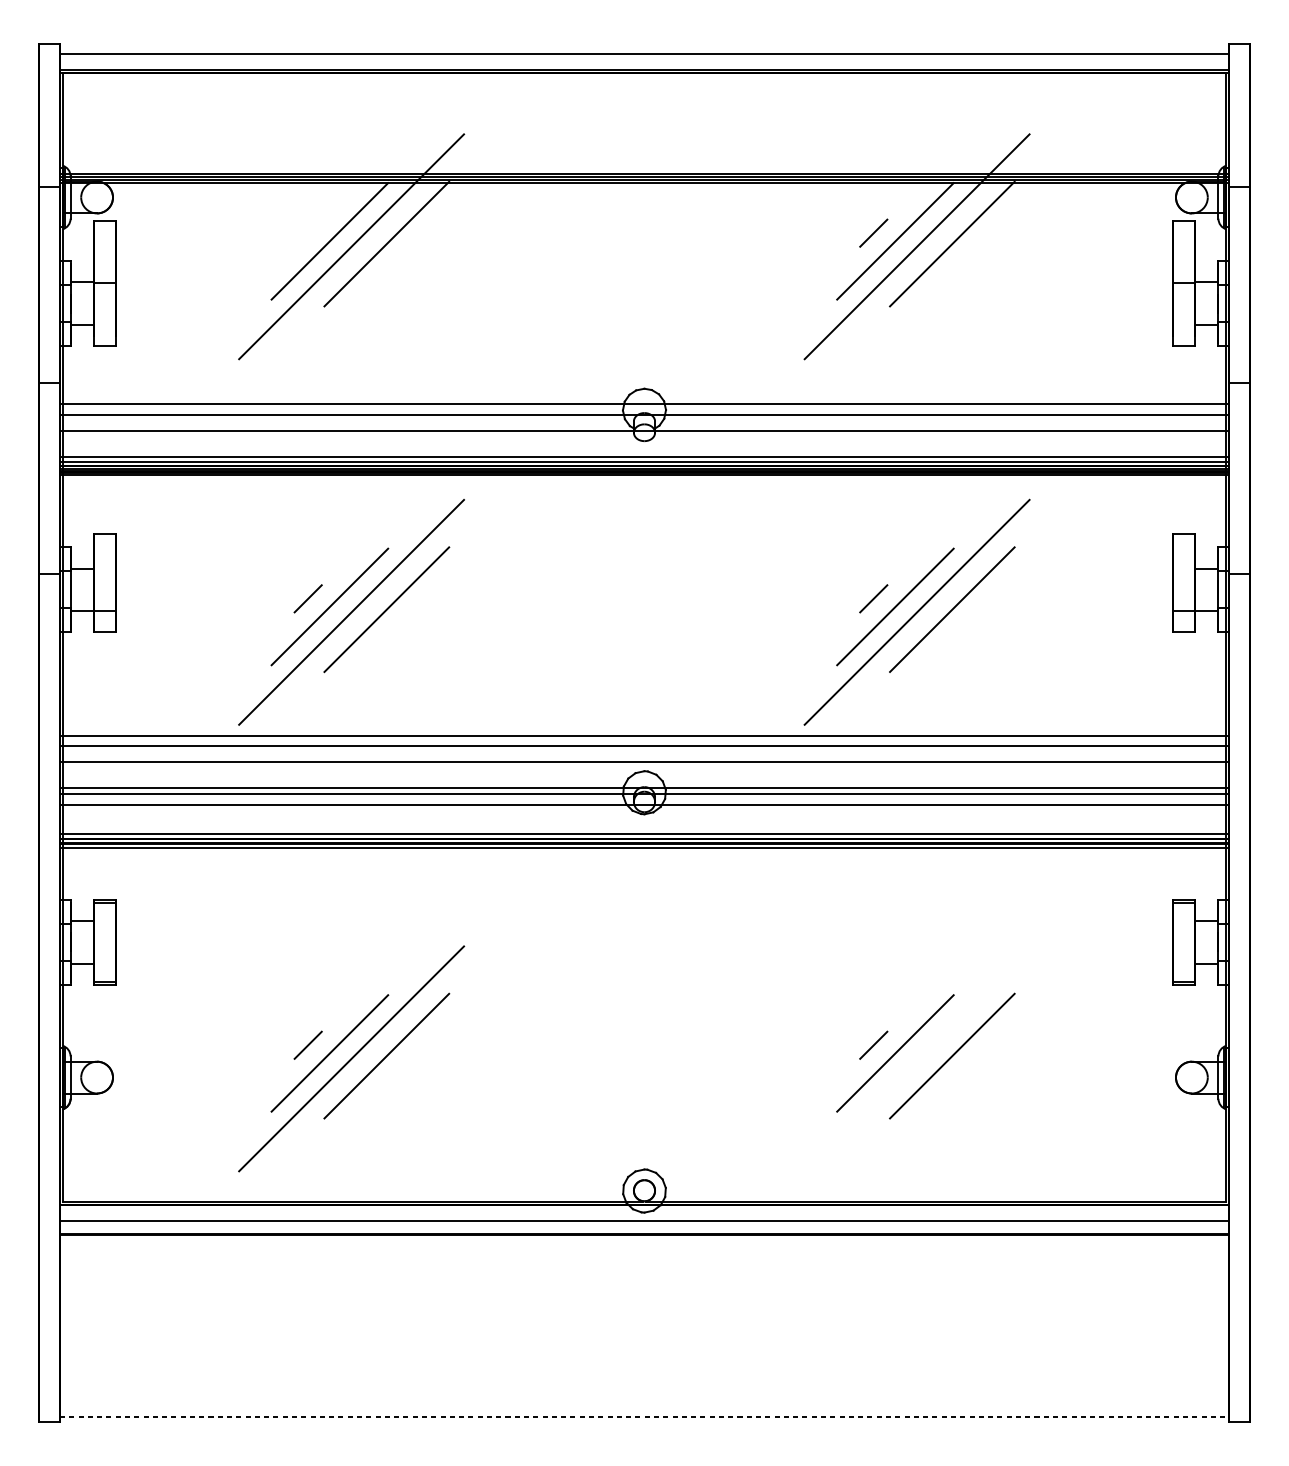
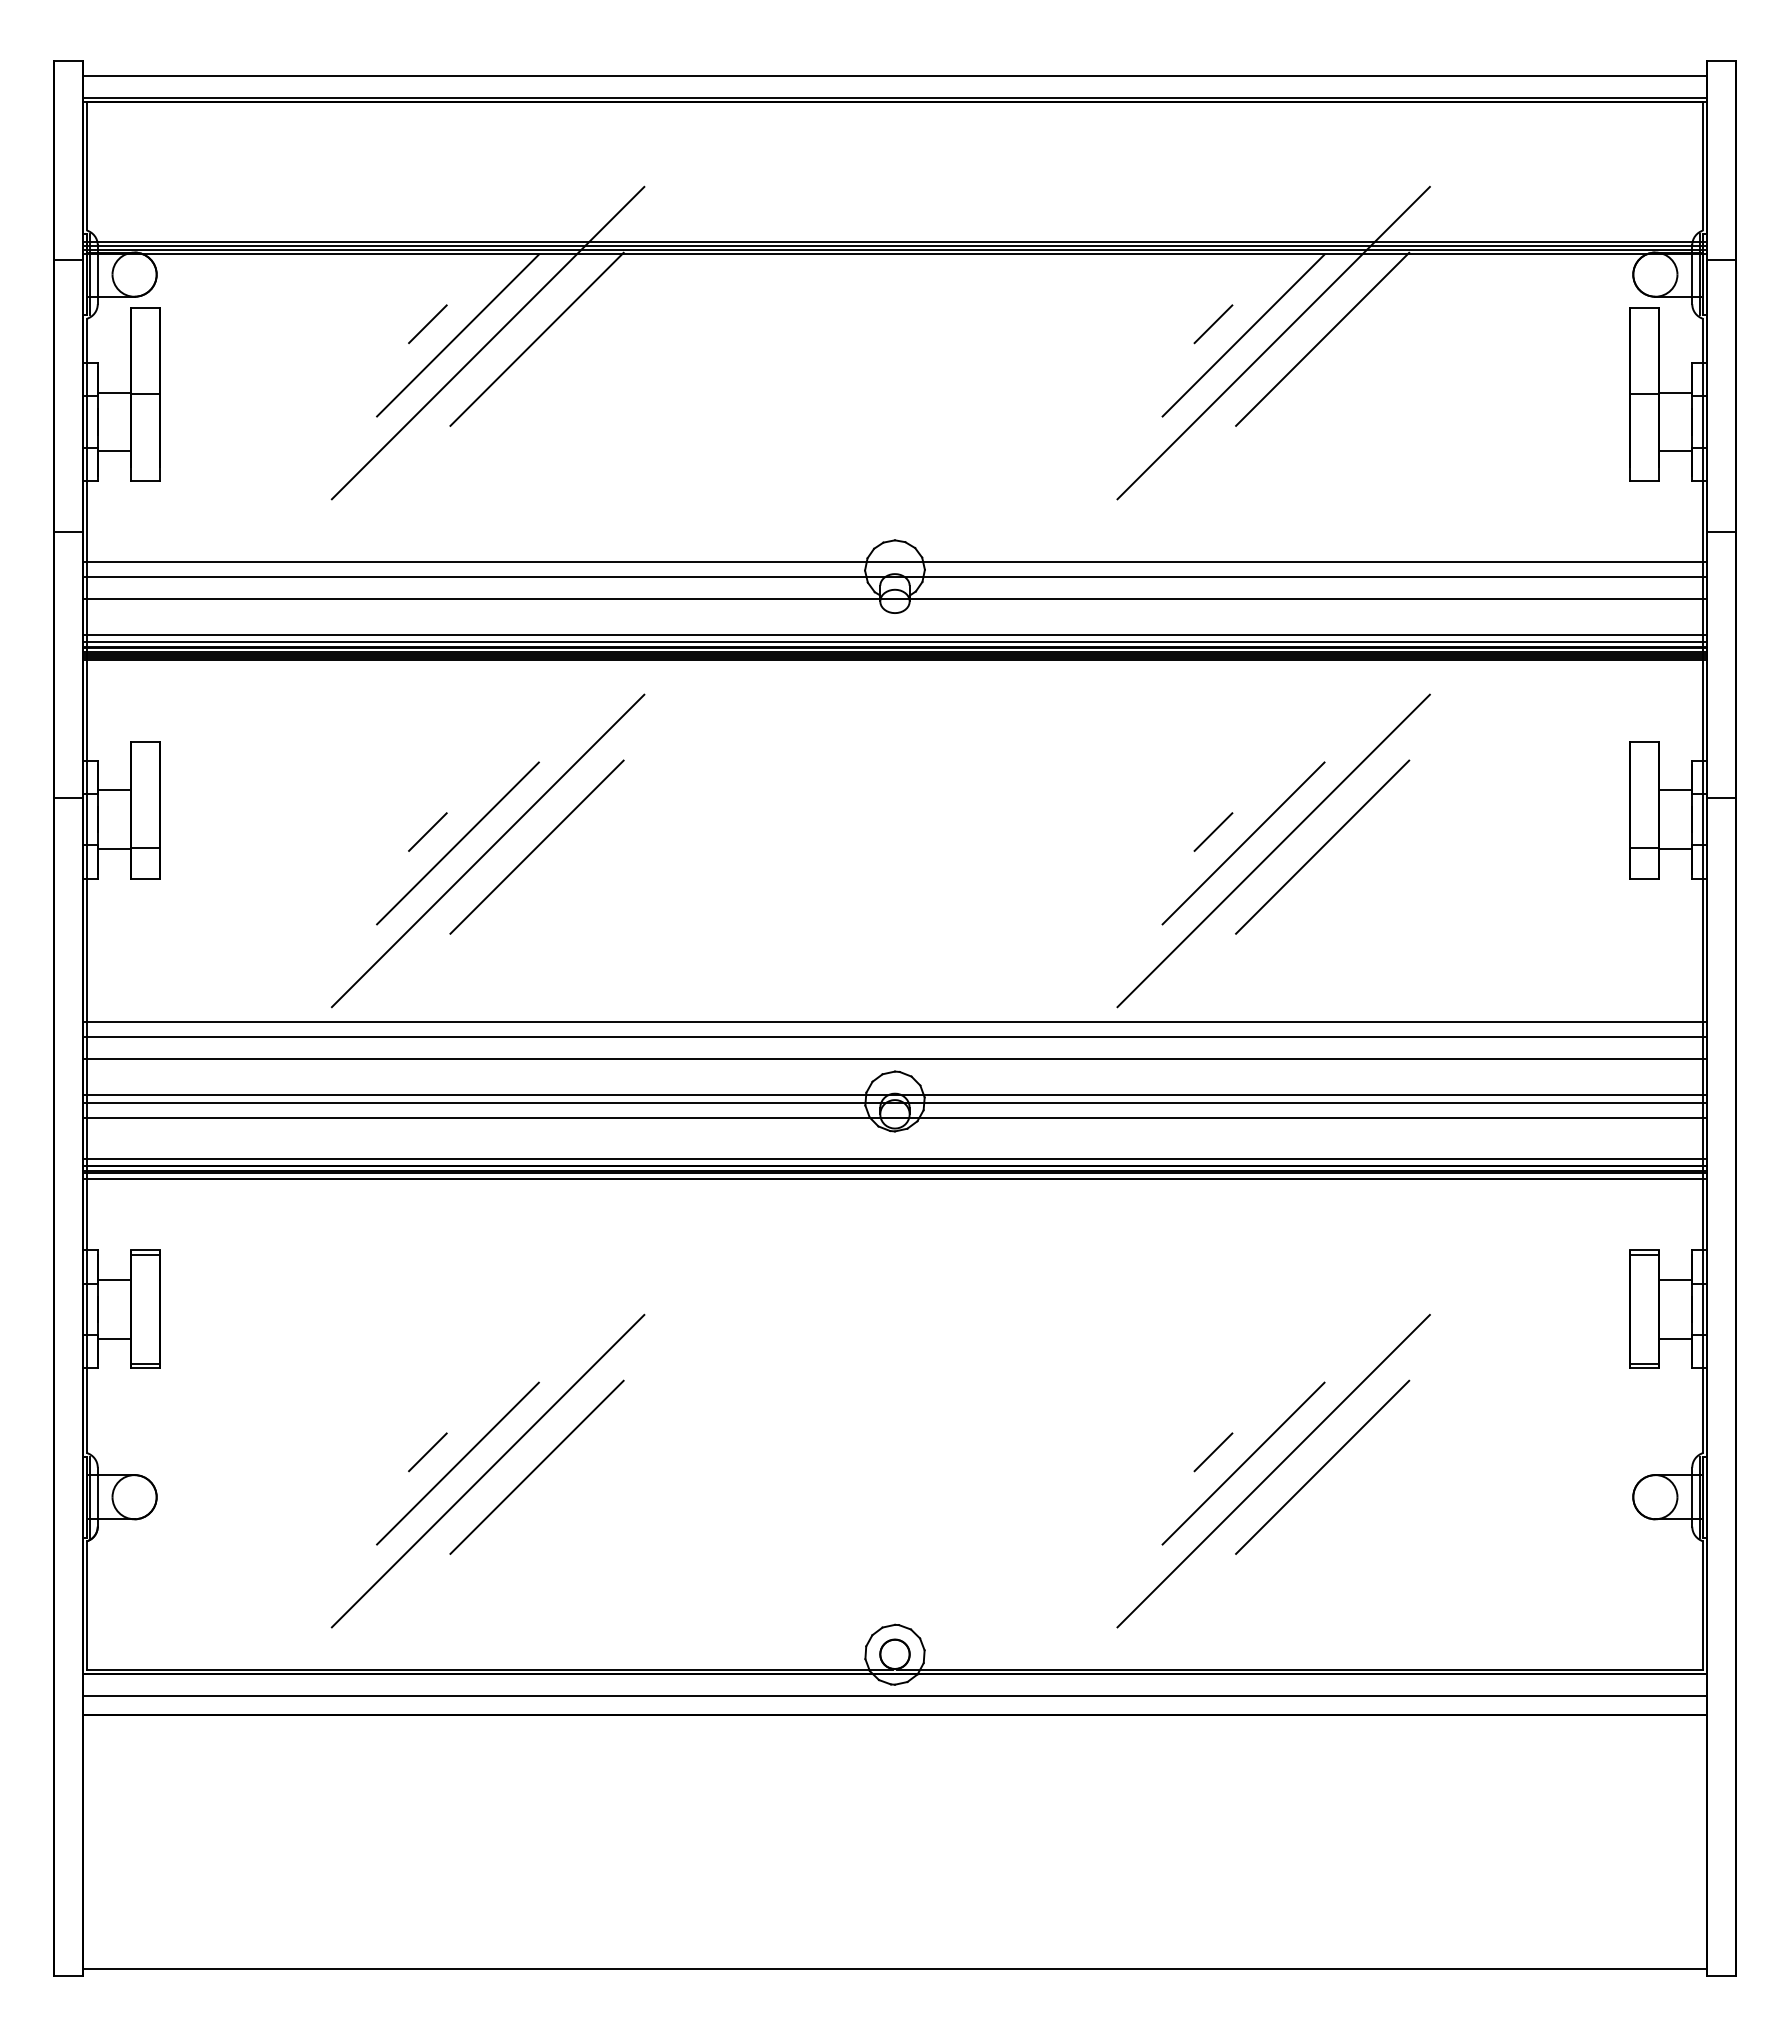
line: (307, 232) -> (427, 323), added
line: (916, 1058) -> (1273, 1470), added
line: (644, 1416) -> (894, 1968), dashed -> solid

